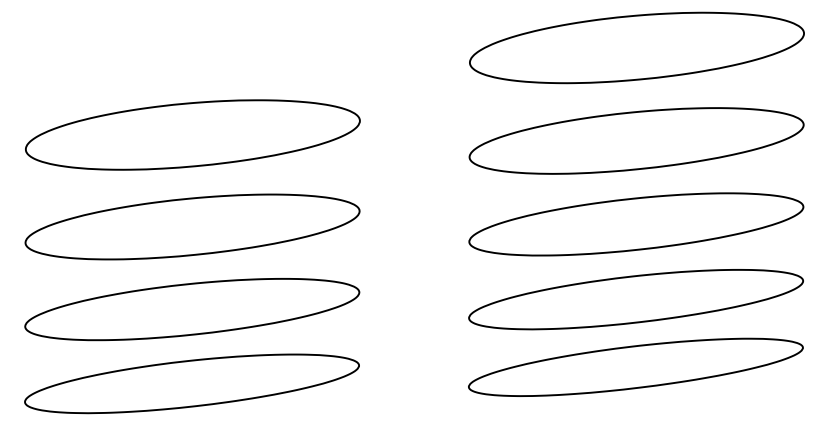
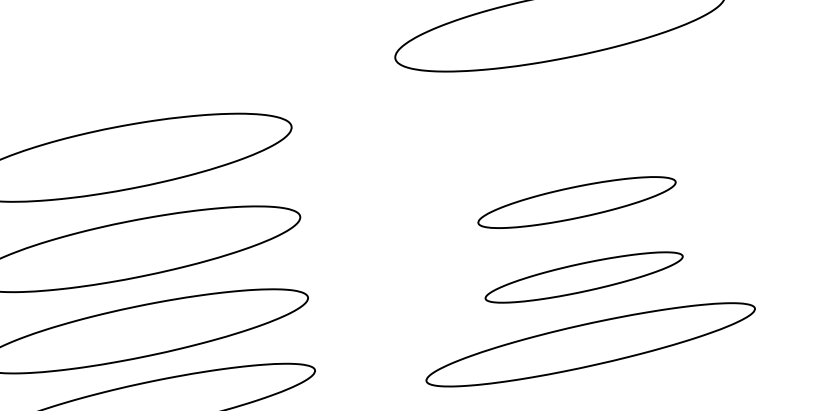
part: (636, 140) -> (568, 118), removed
part: (636, 224) -> (577, 202), size x0.6
part: (635, 299) -> (583, 277), size x0.6

